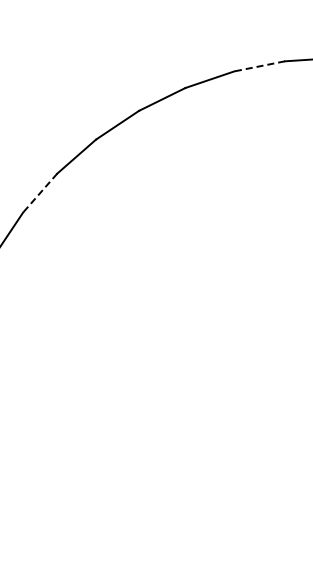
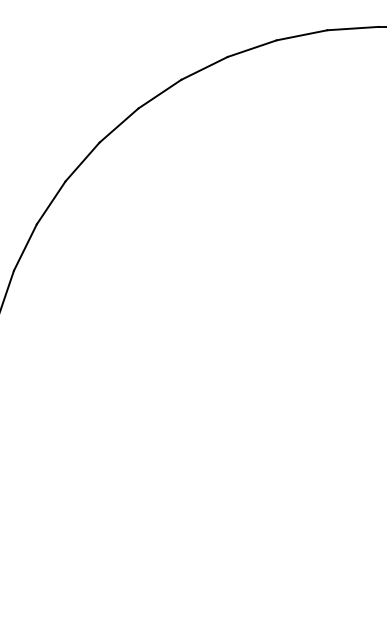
line: (259, 66) -> (301, 35), dashed -> solid
line: (40, 193) -> (82, 162), dashed -> solid

